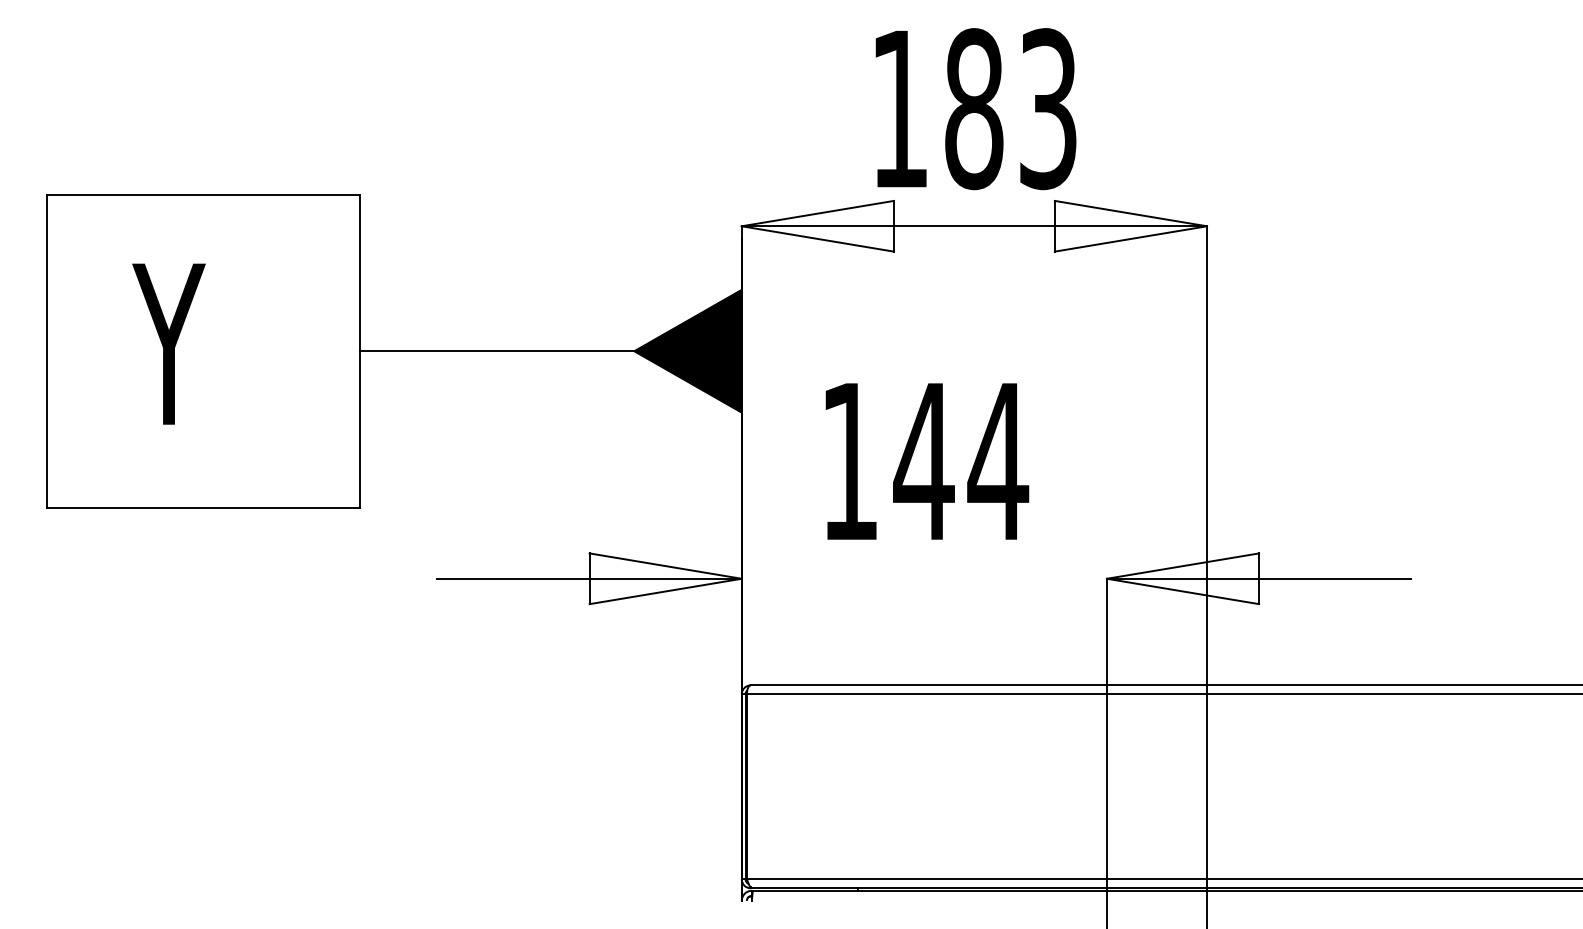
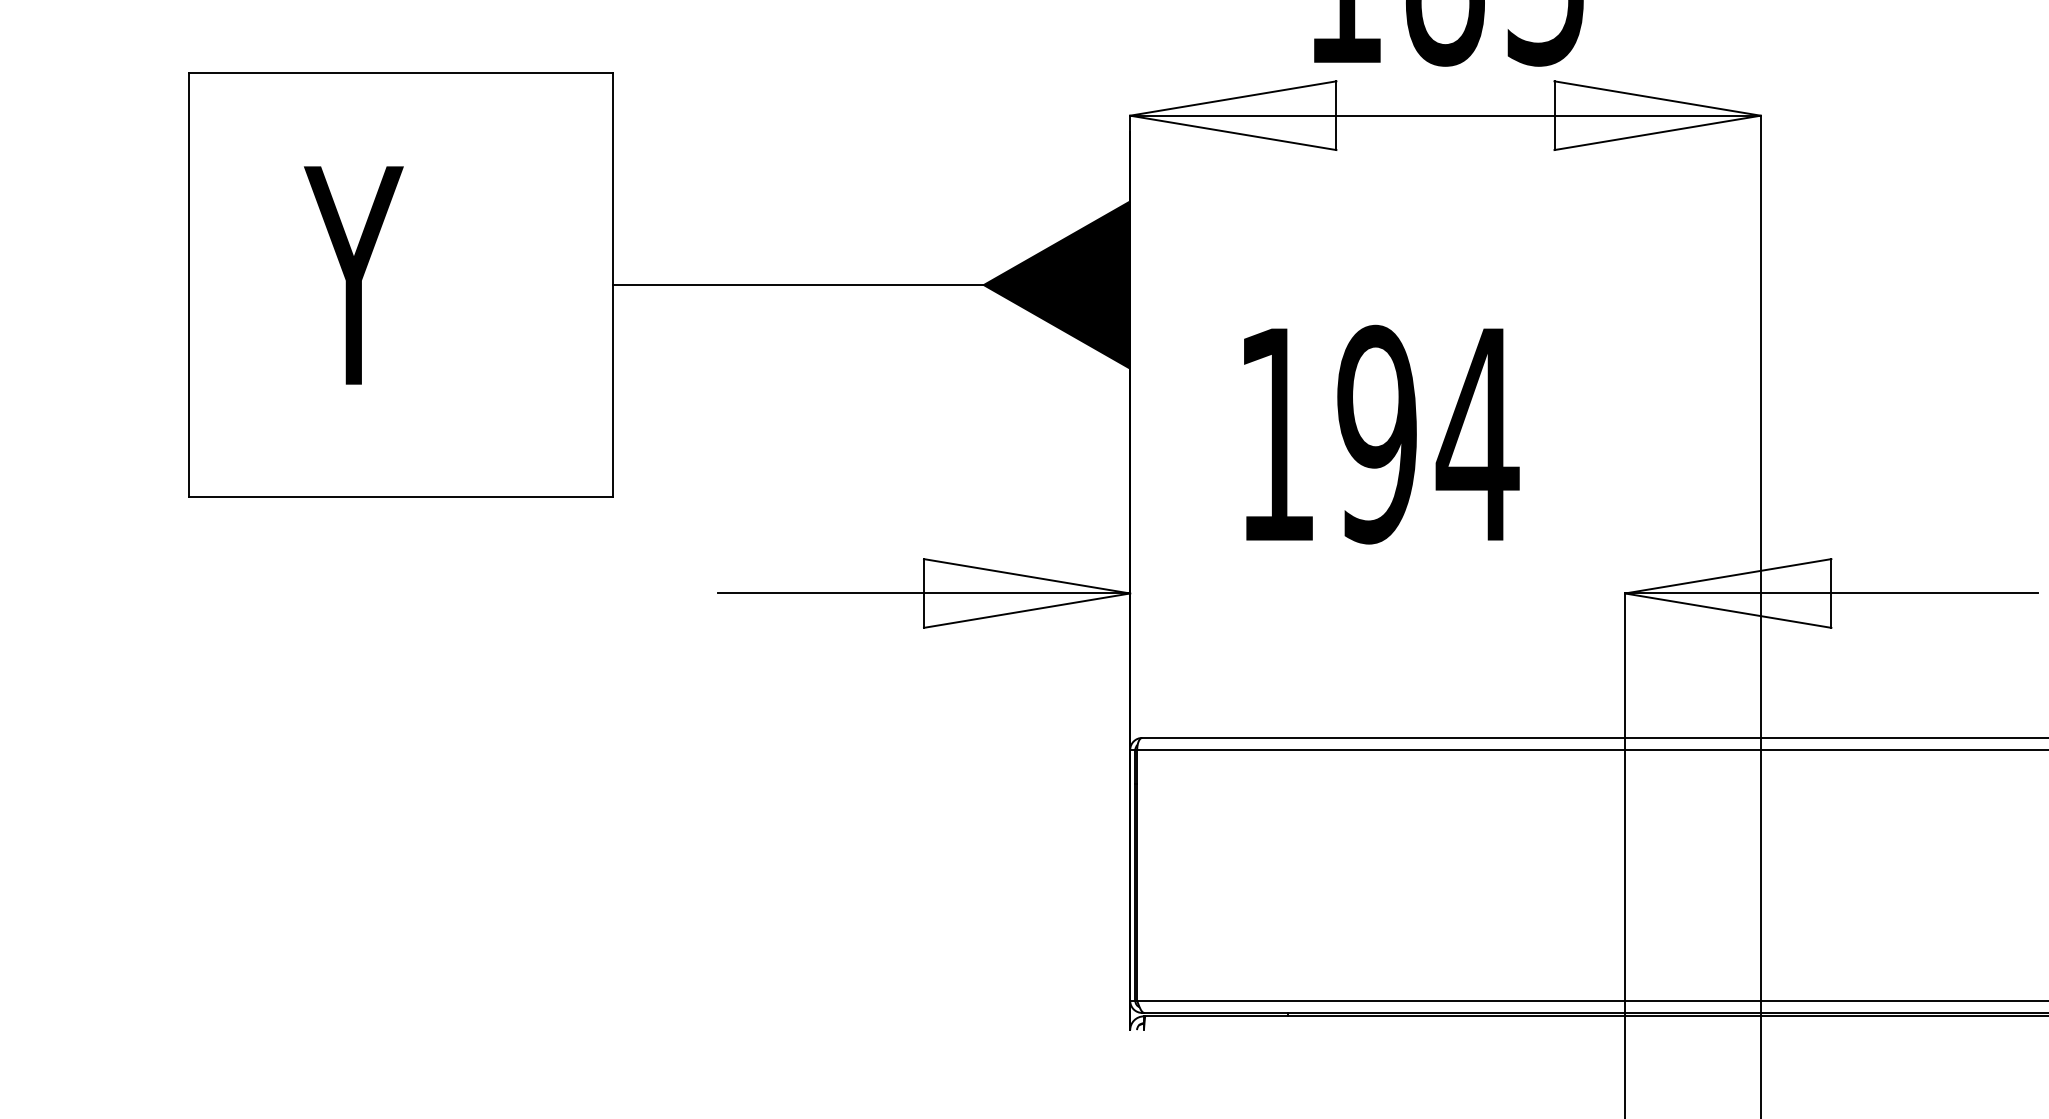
text: (923, 461) -> (1376, 434), 144 -> 194

